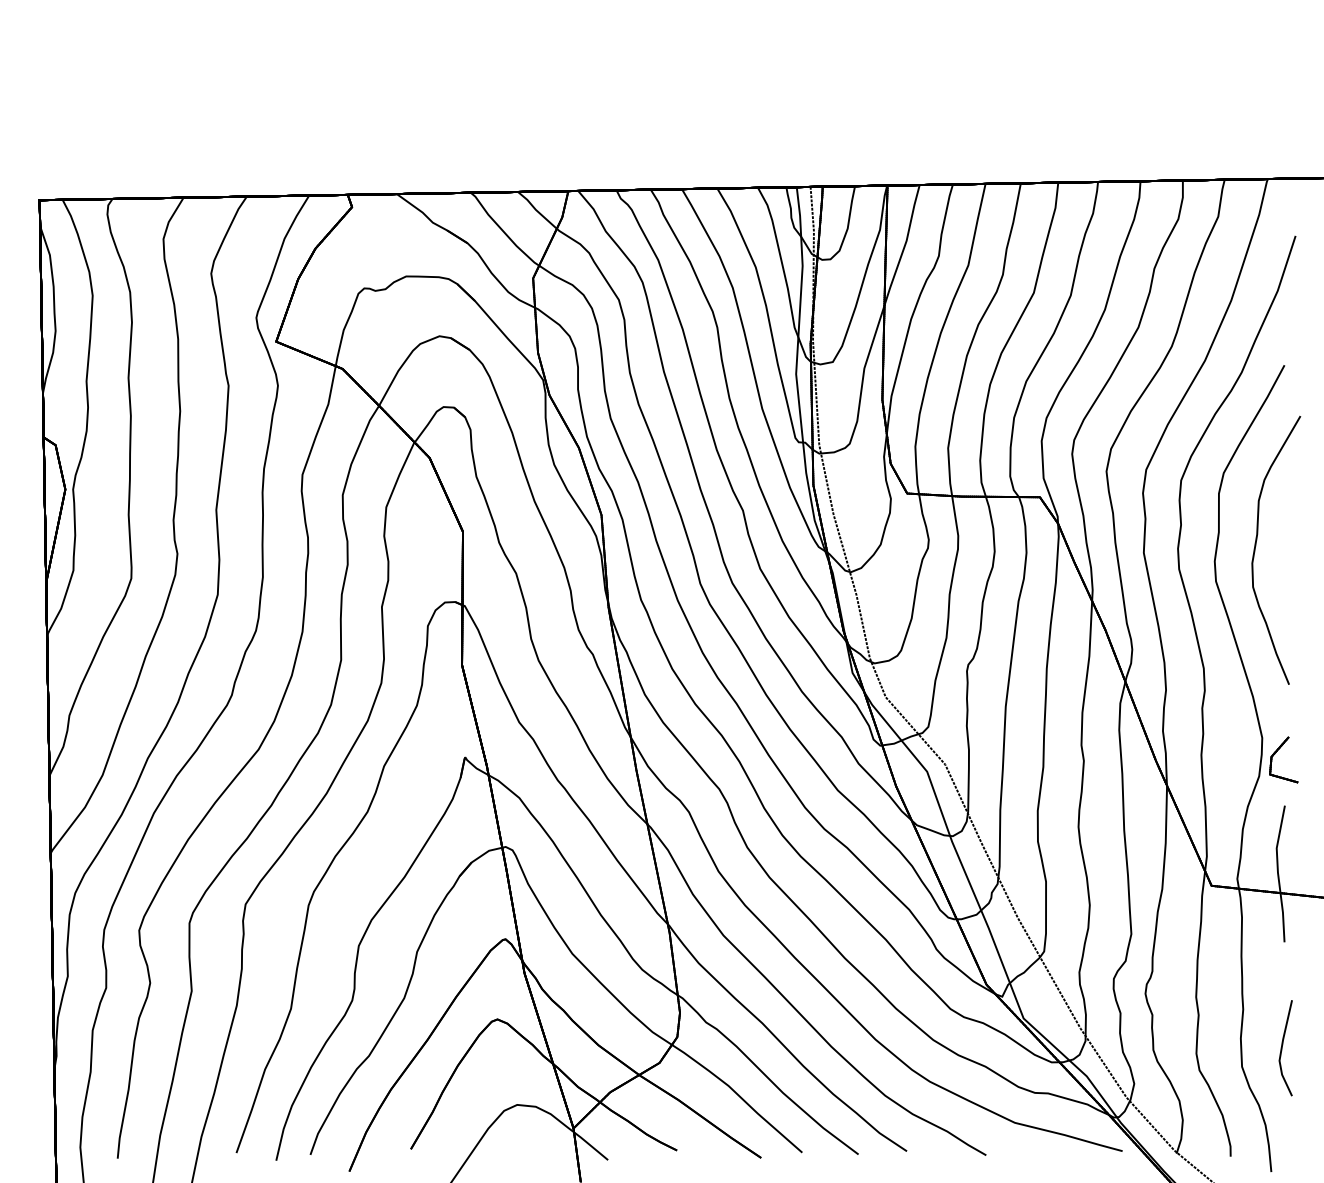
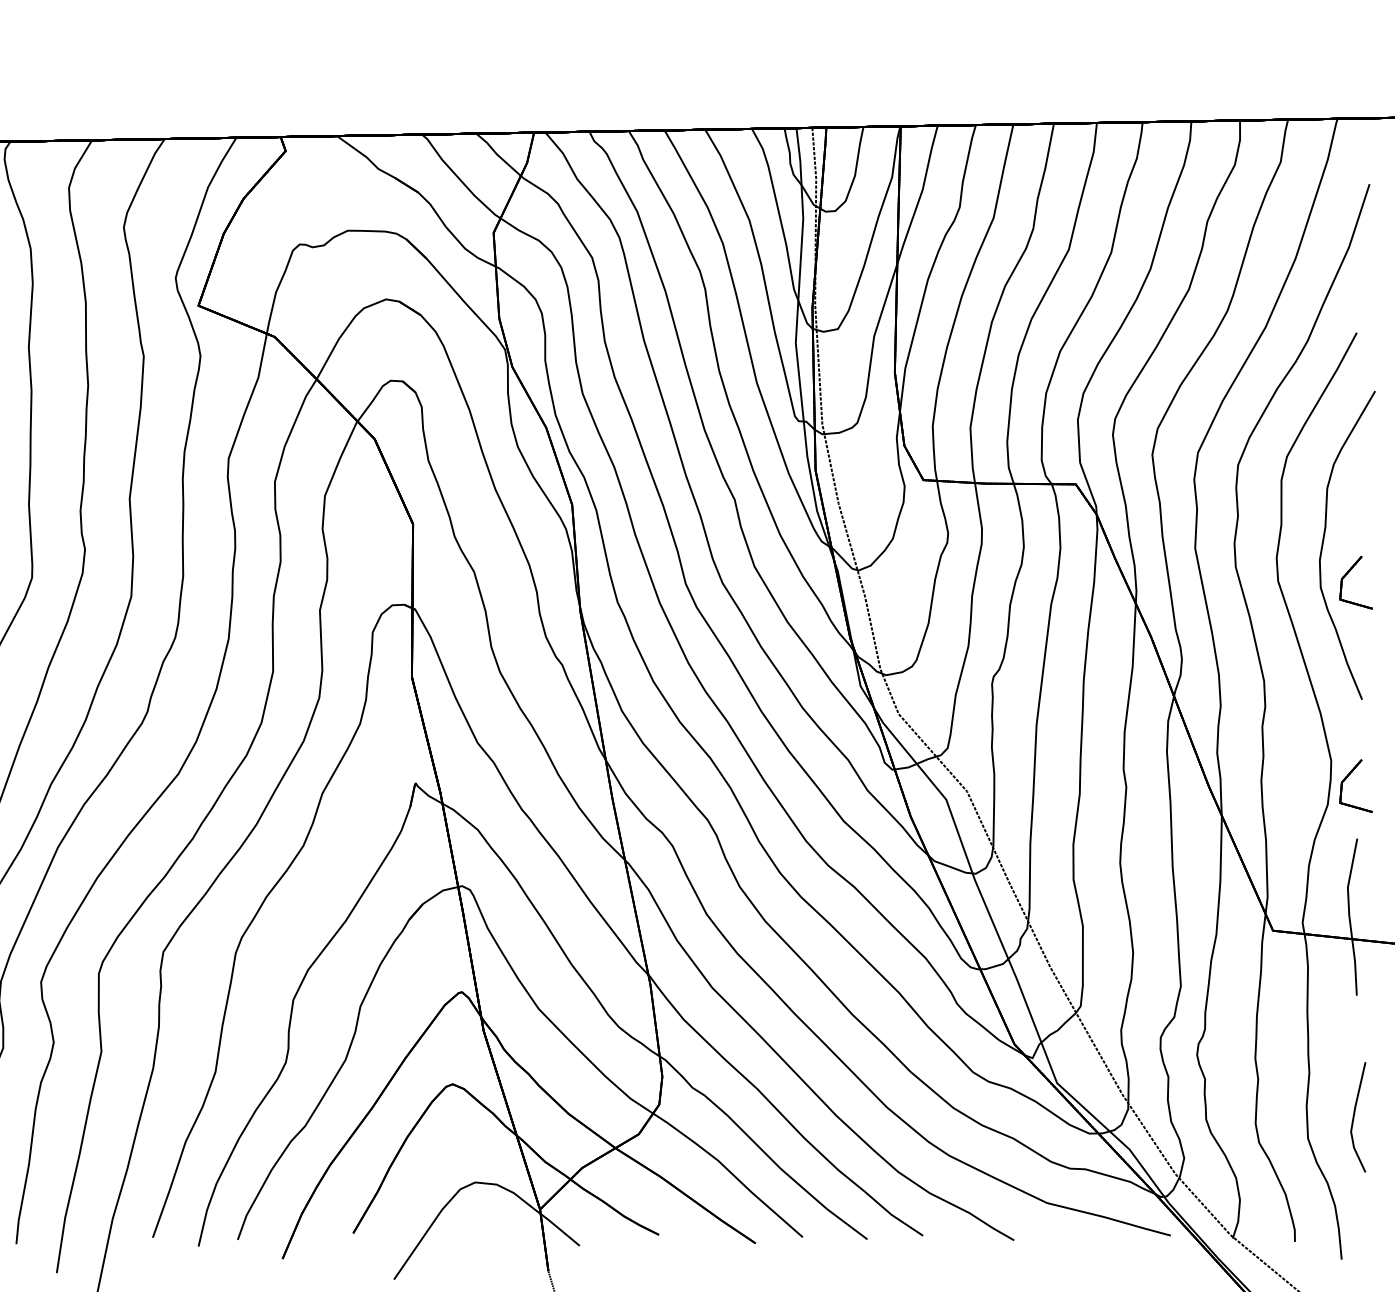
part: (1275, 577) -> (1346, 576), added

